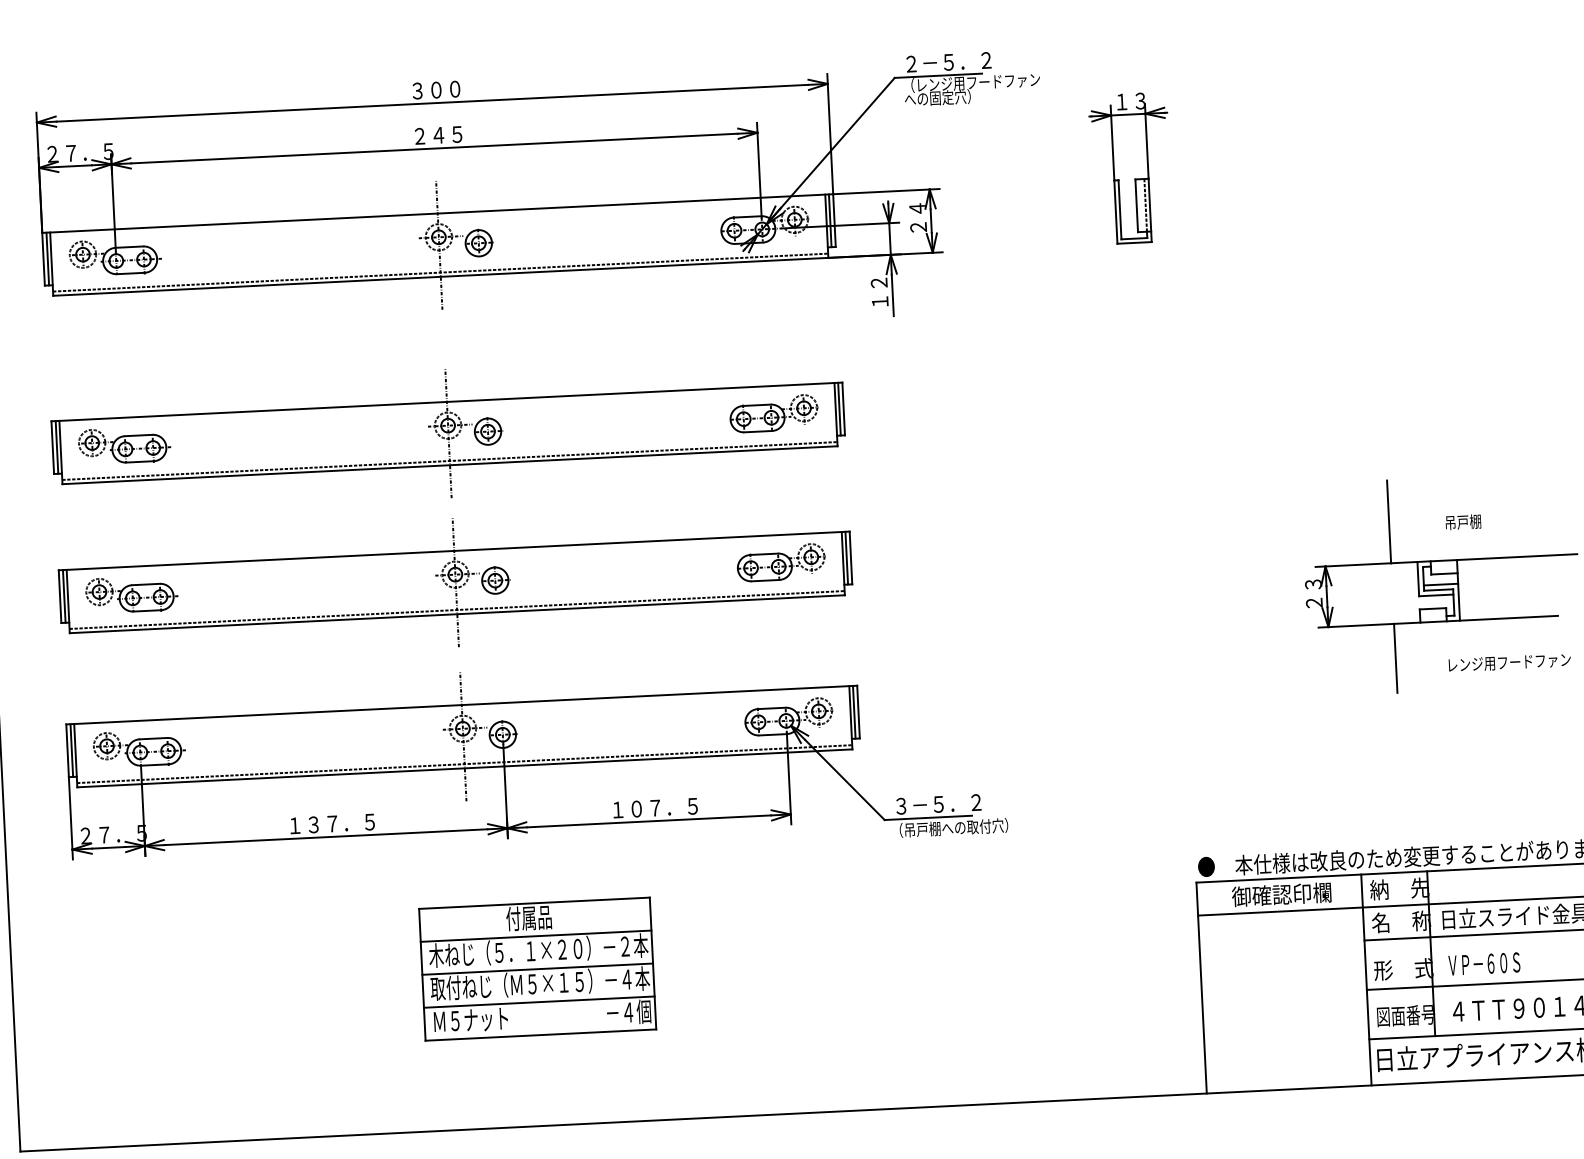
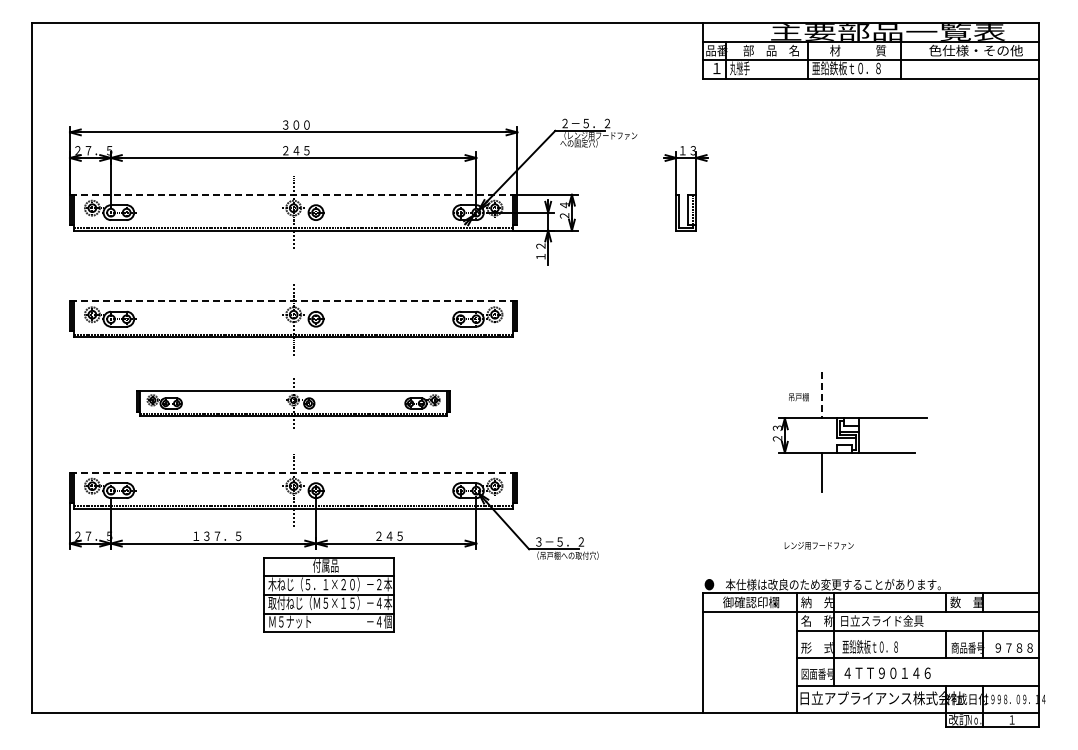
line: (437, 213) -> (293, 194), solid -> dashed
line: (446, 402) -> (293, 301), solid -> dashed
line: (1388, 522) -> (821, 395), solid -> dashed
text: (1462, 522) -> (798, 397), moved
part: (455, 582) -> (293, 403), size x0.7
text: (1508, 662) -> (818, 545), moved
line: (461, 704) -> (293, 472), solid -> dashed
text: (654, 808) -> (399, 536), １０７．５ -> ２４５
text: (1494, 962) -> (869, 646), ＶＰ－６０Ｓ -> 亜鉛鉄板ｔ０．８
part: (536, 968) -> (328, 594), moved

